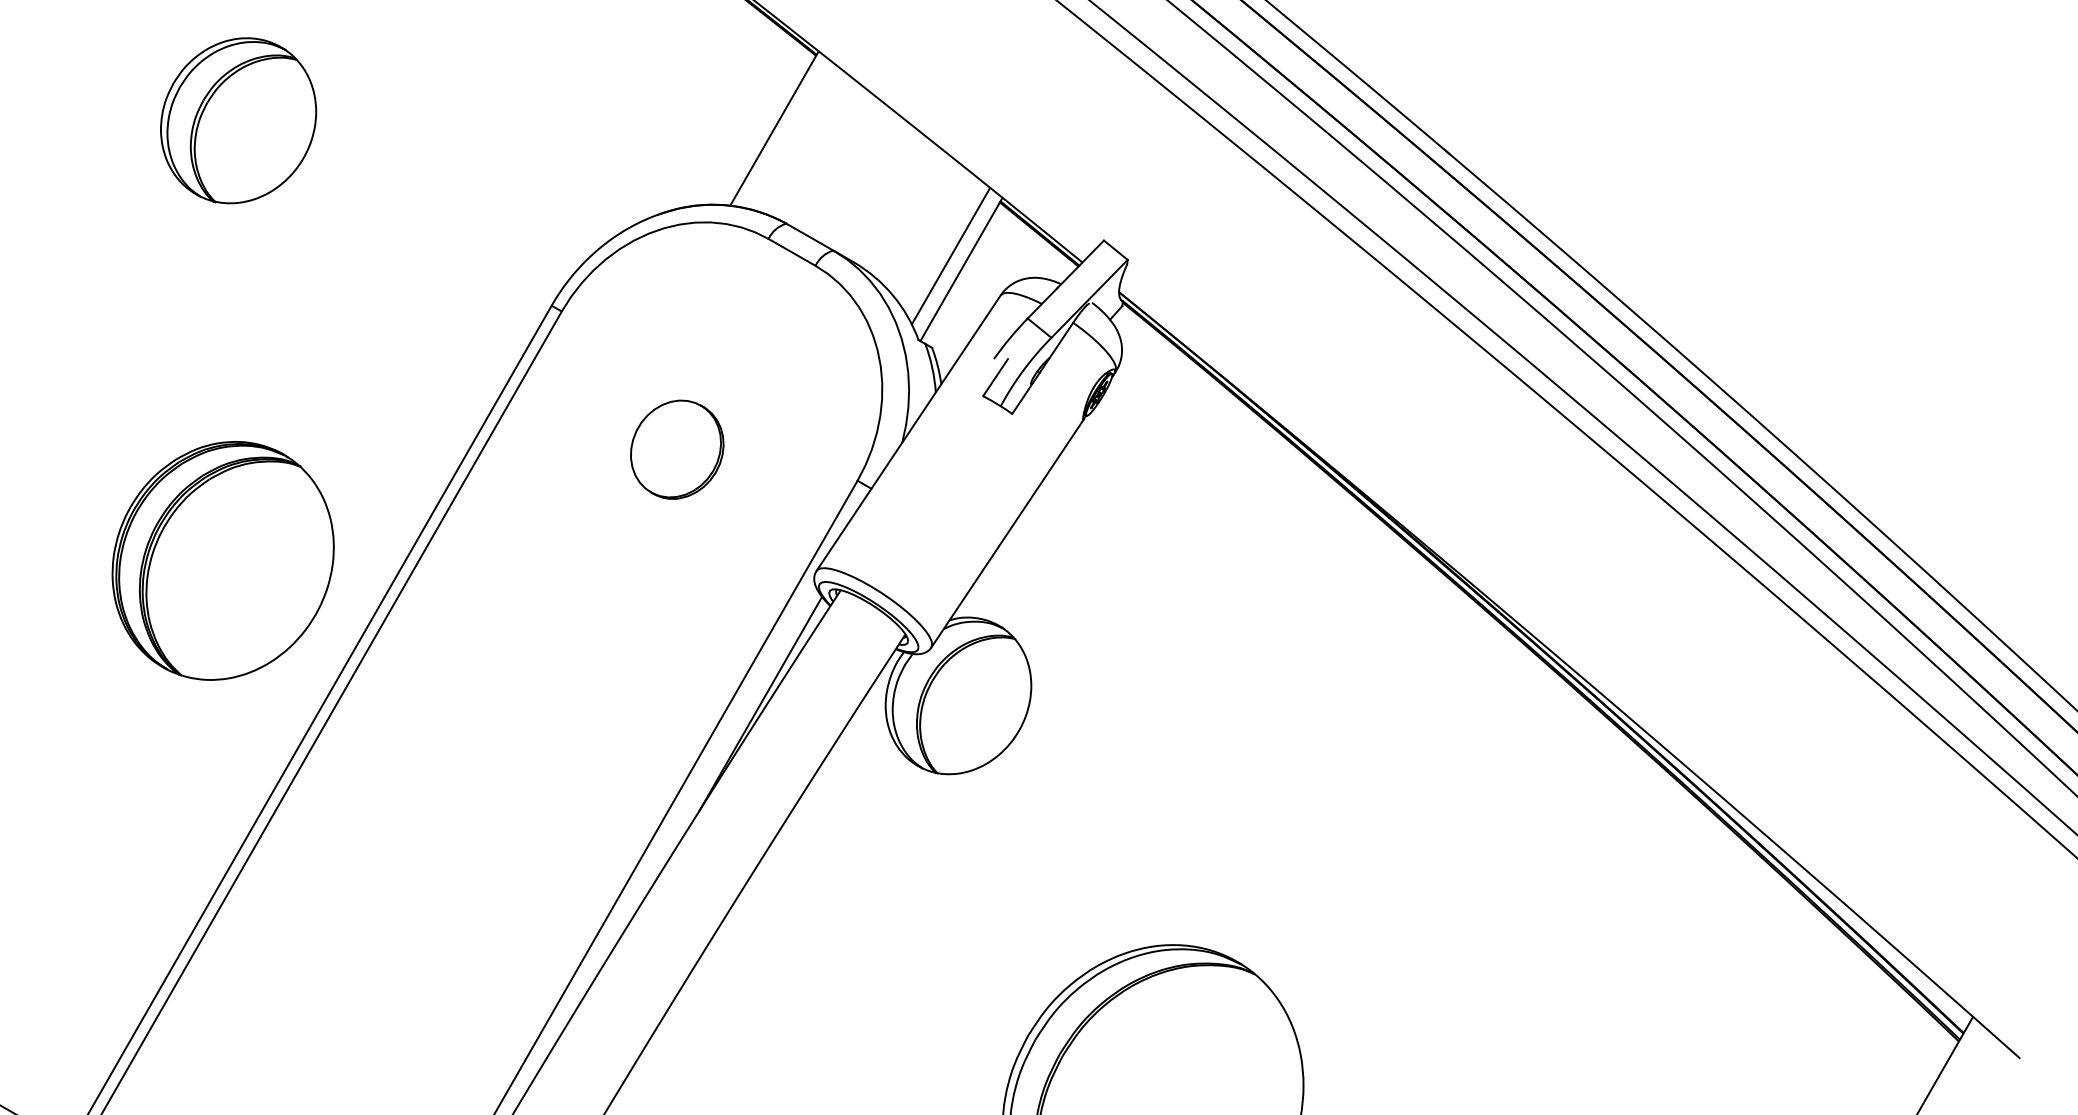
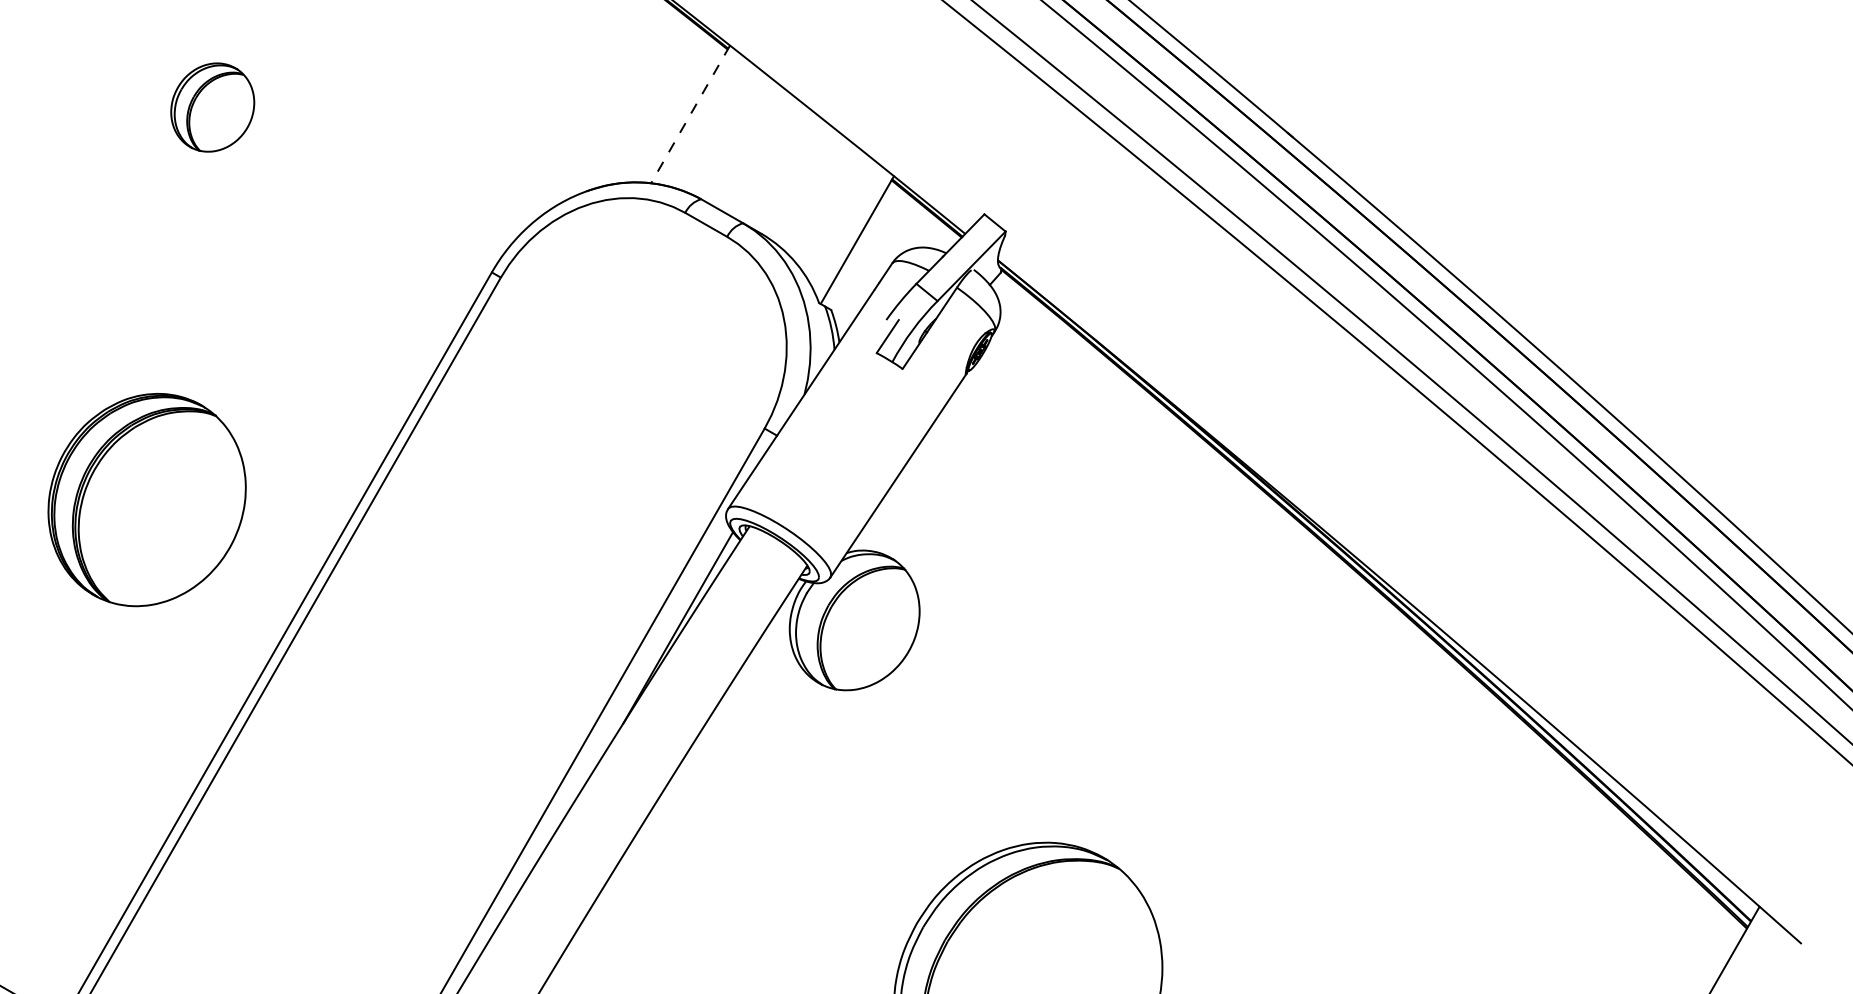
part: (238, 120) -> (212, 107), size x0.6
line: (774, 128) -> (690, 114), solid -> dashed
line: (950, 255) -> (847, 227), removed
part: (677, 449) -> (604, 400), removed
part: (222, 560) -> (146, 499), moved

